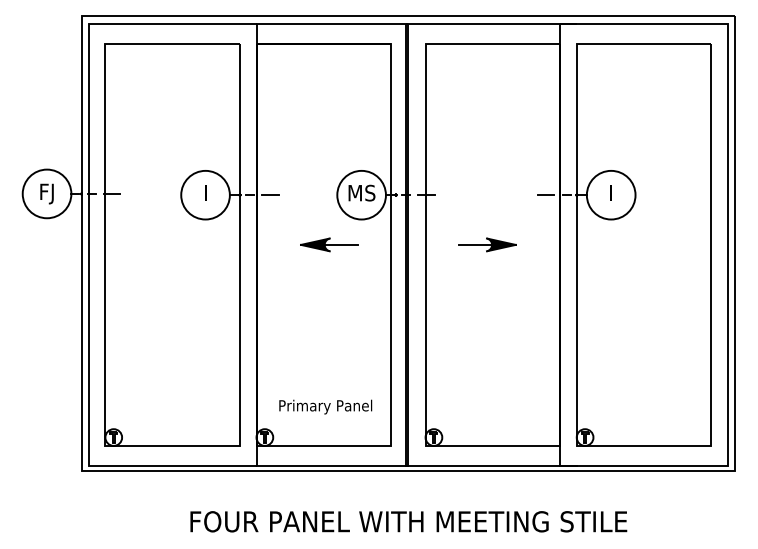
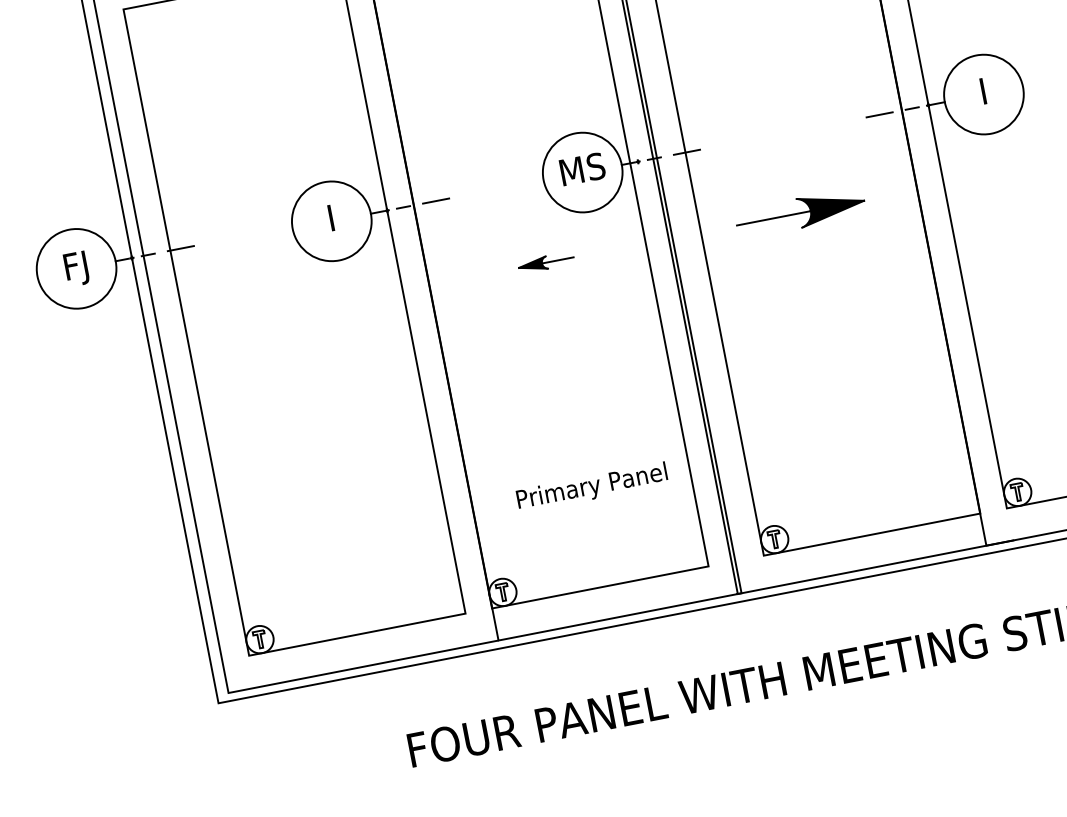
part: (329, 244) -> (546, 261), size x0.6
part: (487, 244) -> (800, 212), size x1.4
text: (325, 406) -> (591, 486), moved

